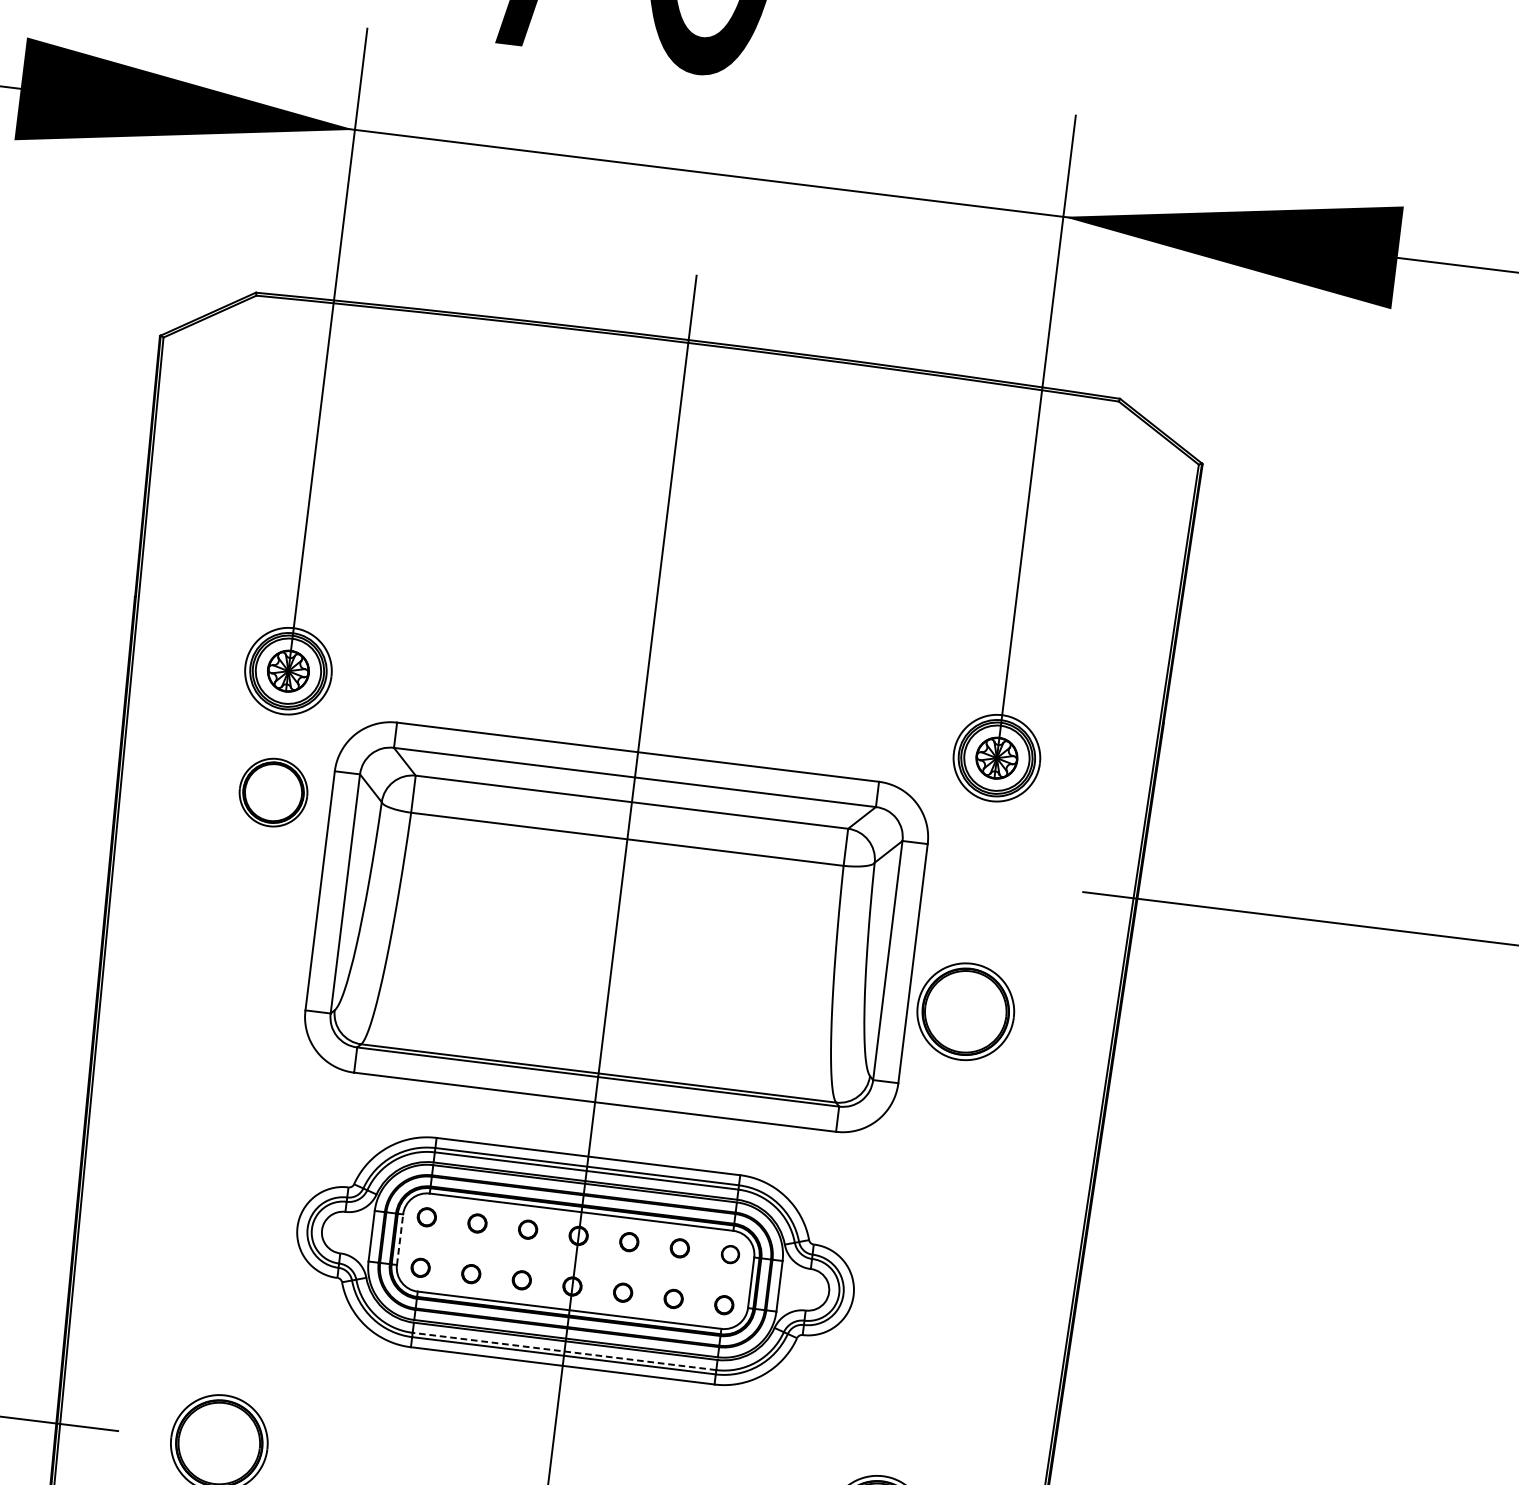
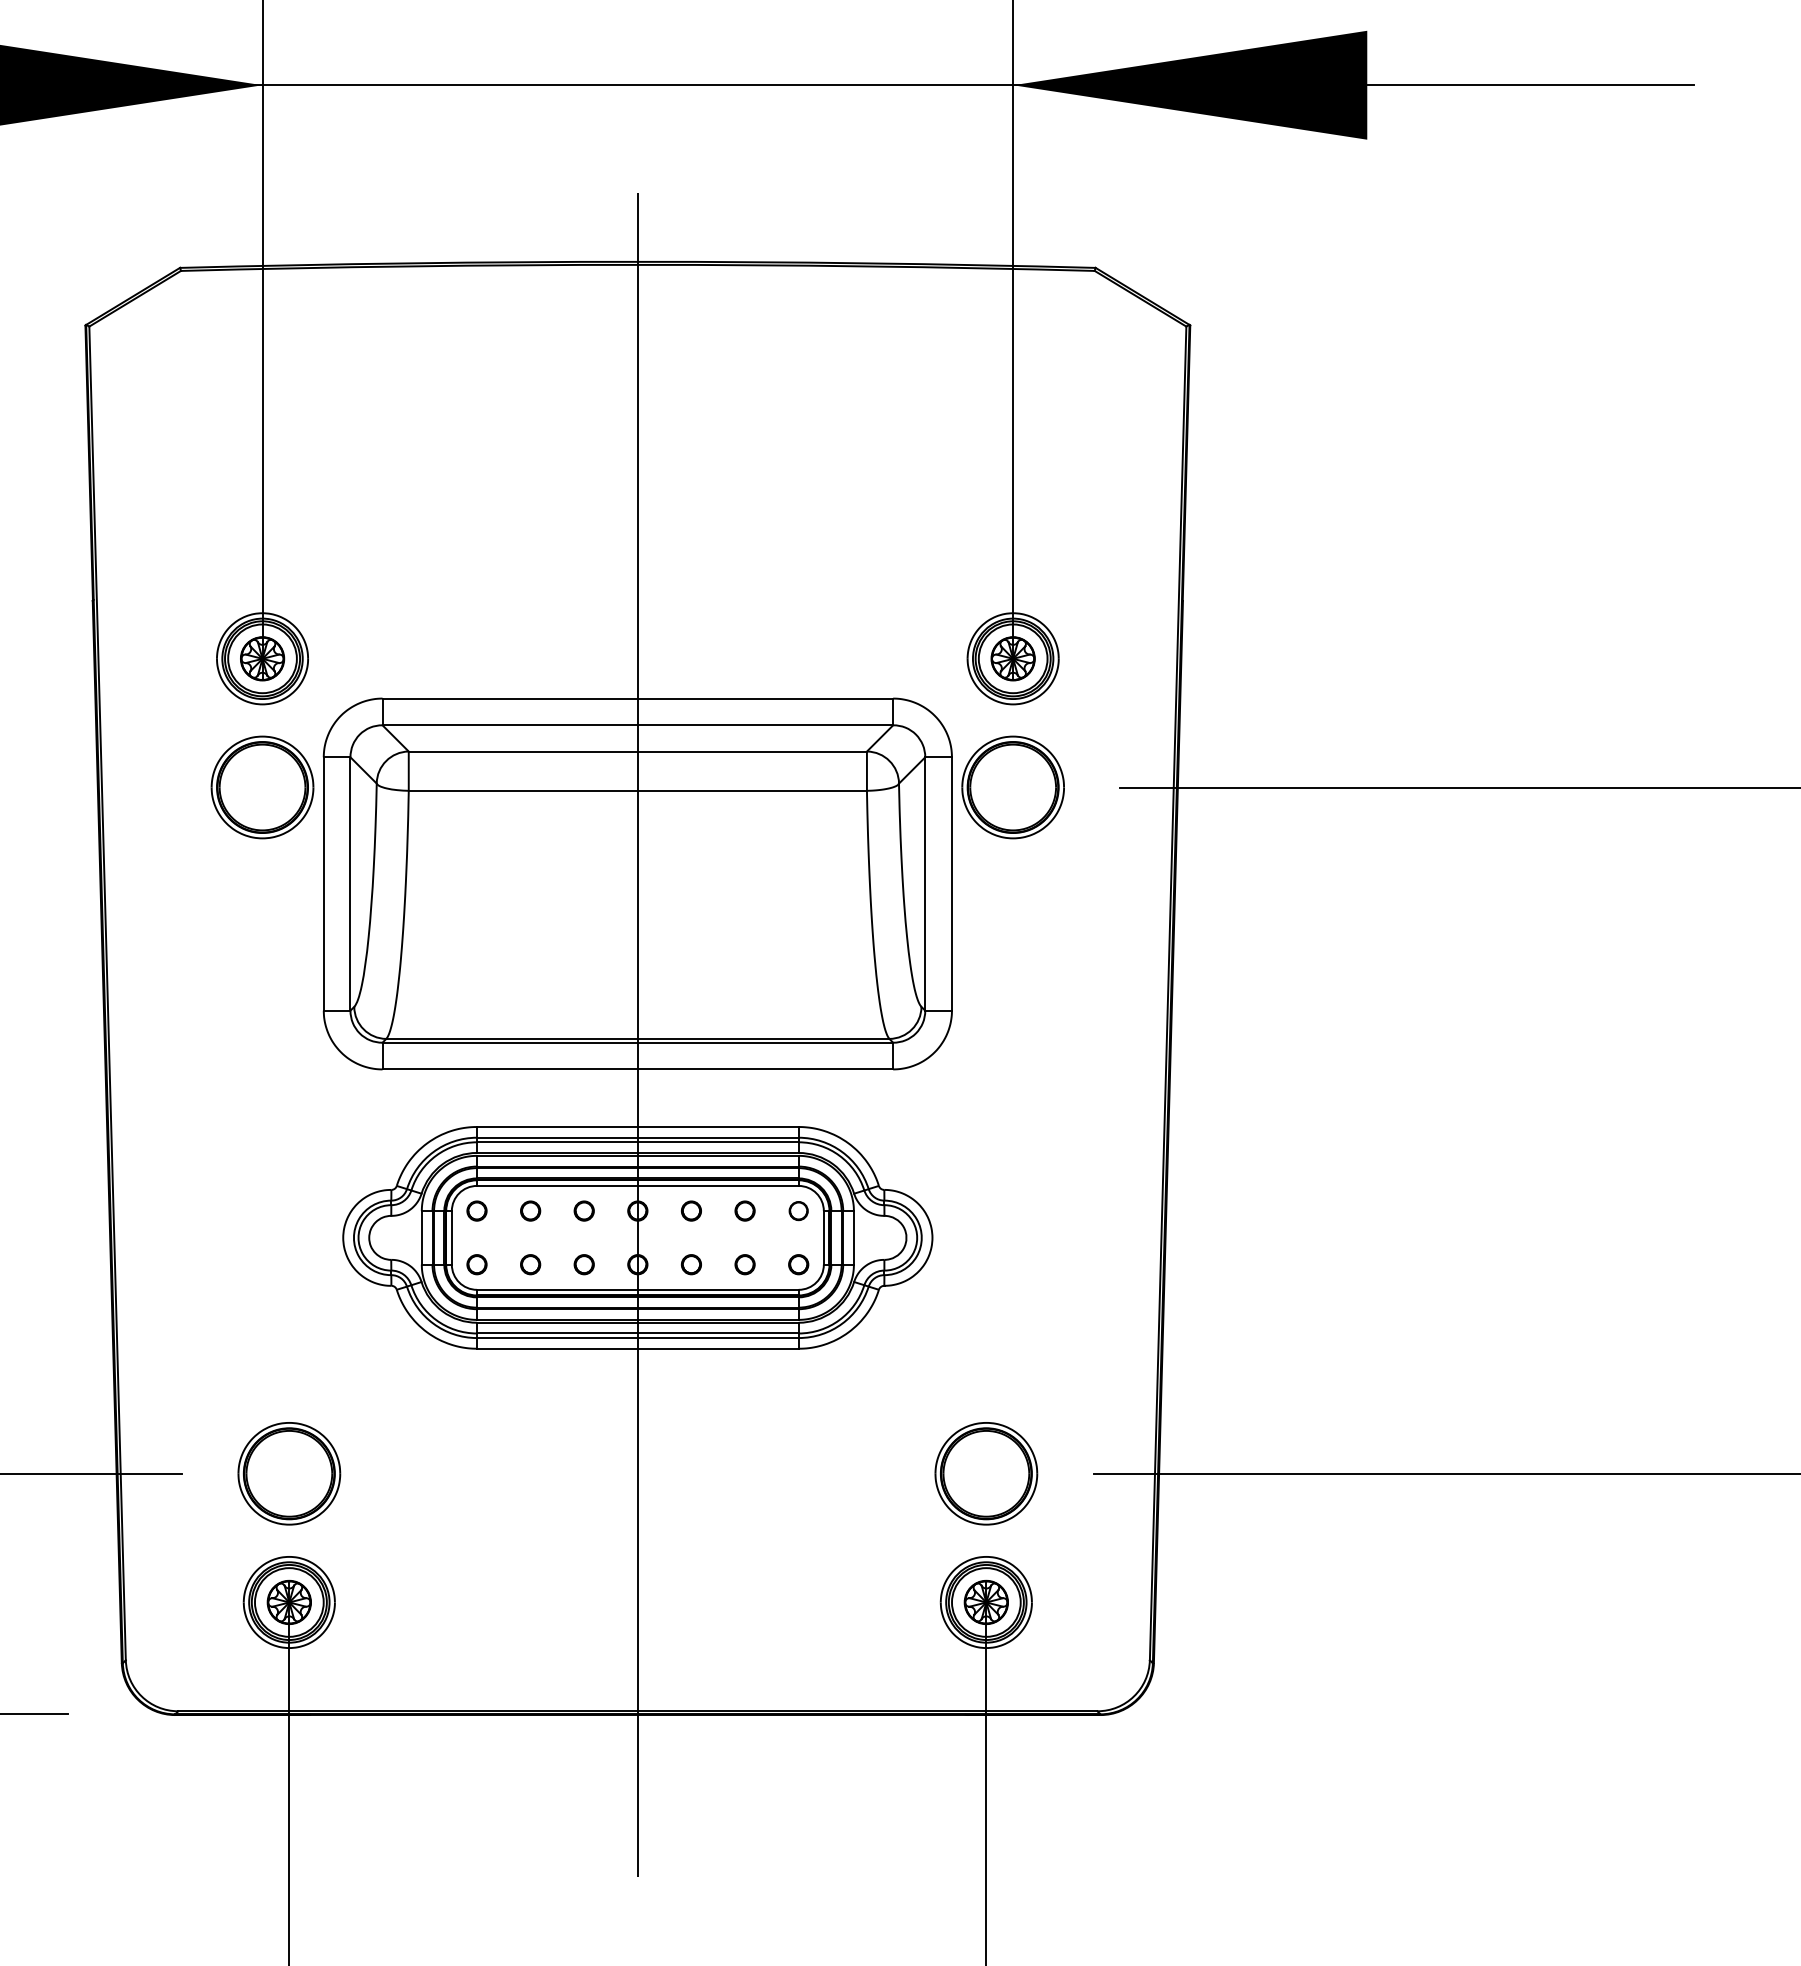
part: (273, 792) -> (262, 787), size x1.43
part: (965, 1011) -> (1012, 787), moved
line: (399, 1239) -> (451, 1237), dashed -> solid
line: (564, 1351) -> (637, 1333), dashed -> solid

